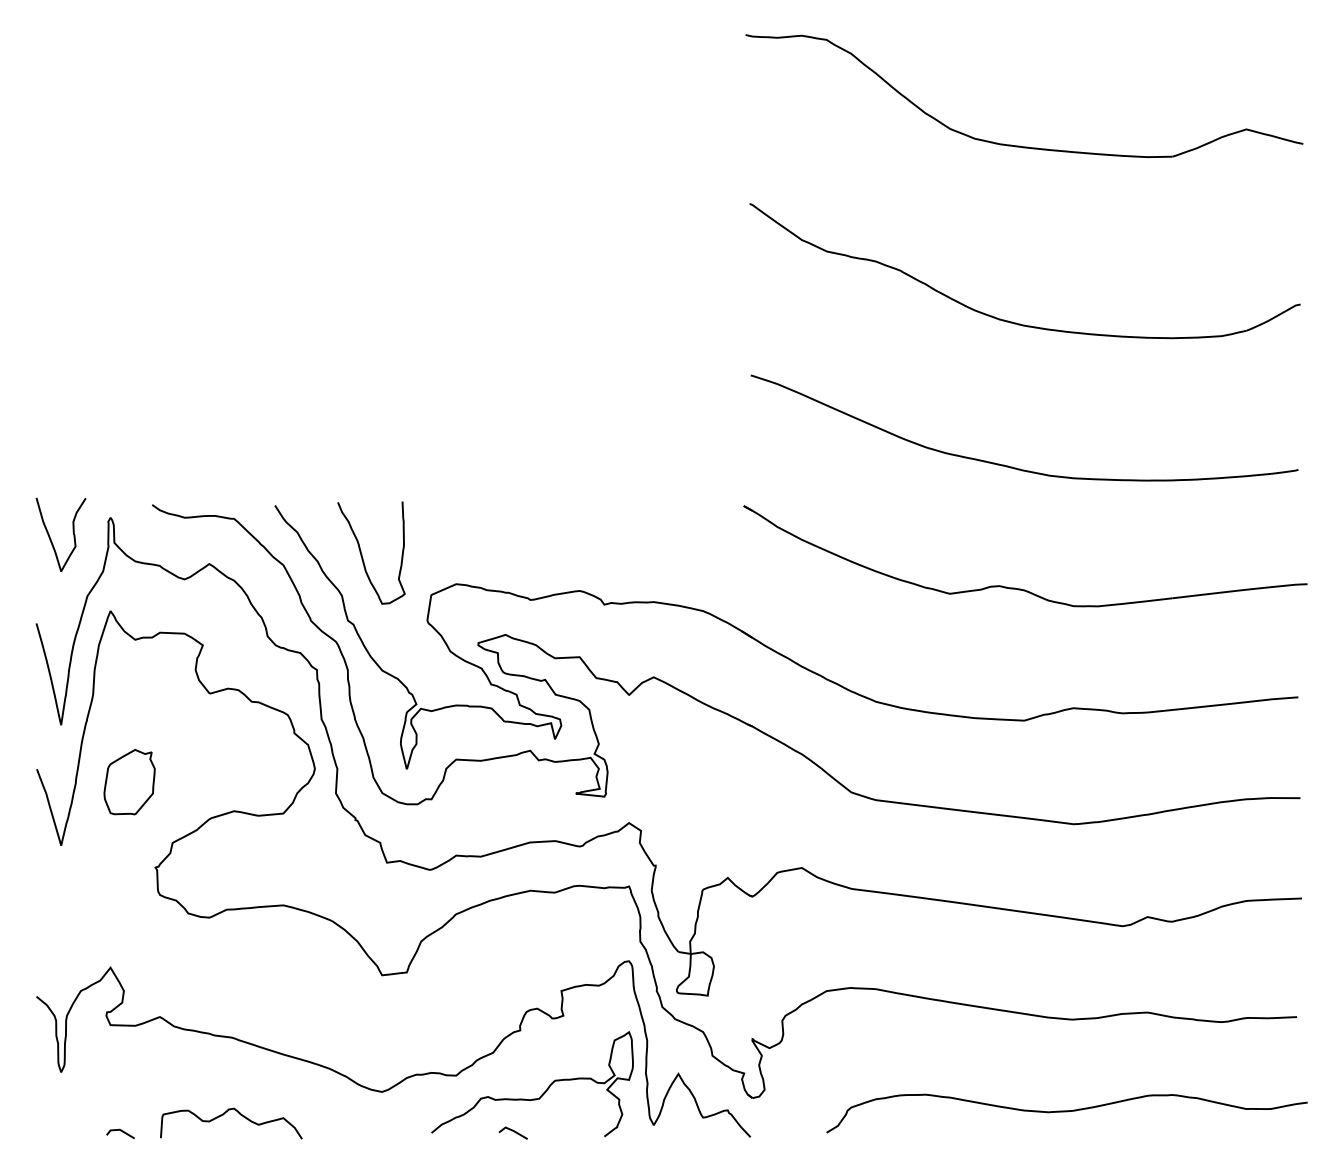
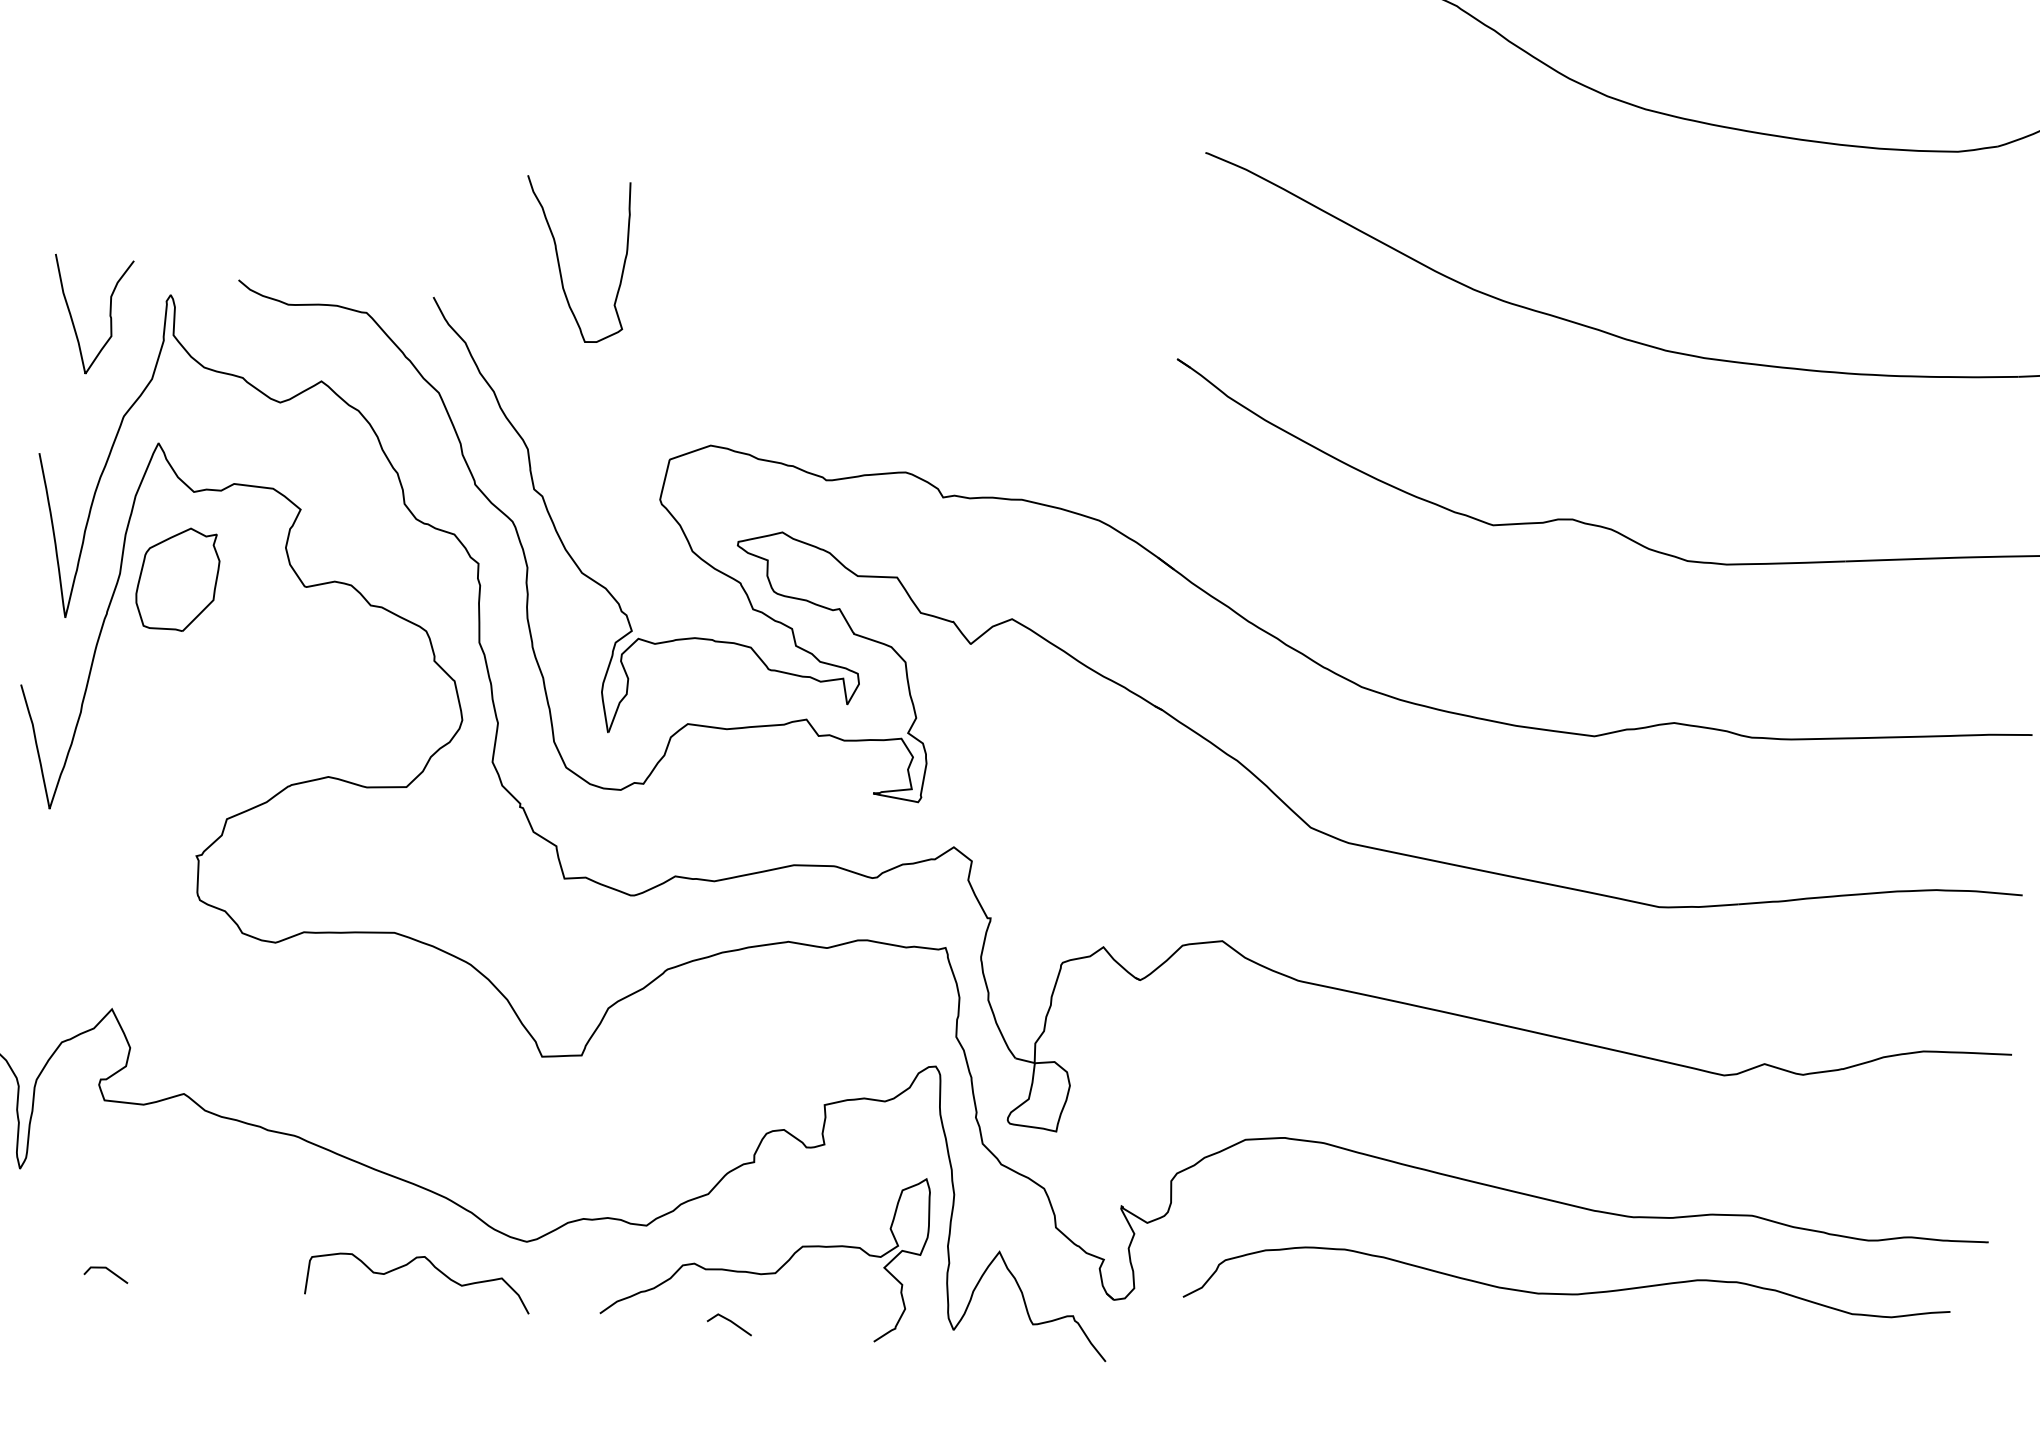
curve: (362, 554) -> (560, 261), moved
part: (129, 782) -> (177, 579), moved
curve: (1066, 1112) -> (1566, 1296), moved
curve: (223, 1115) -> (407, 1266), moved

